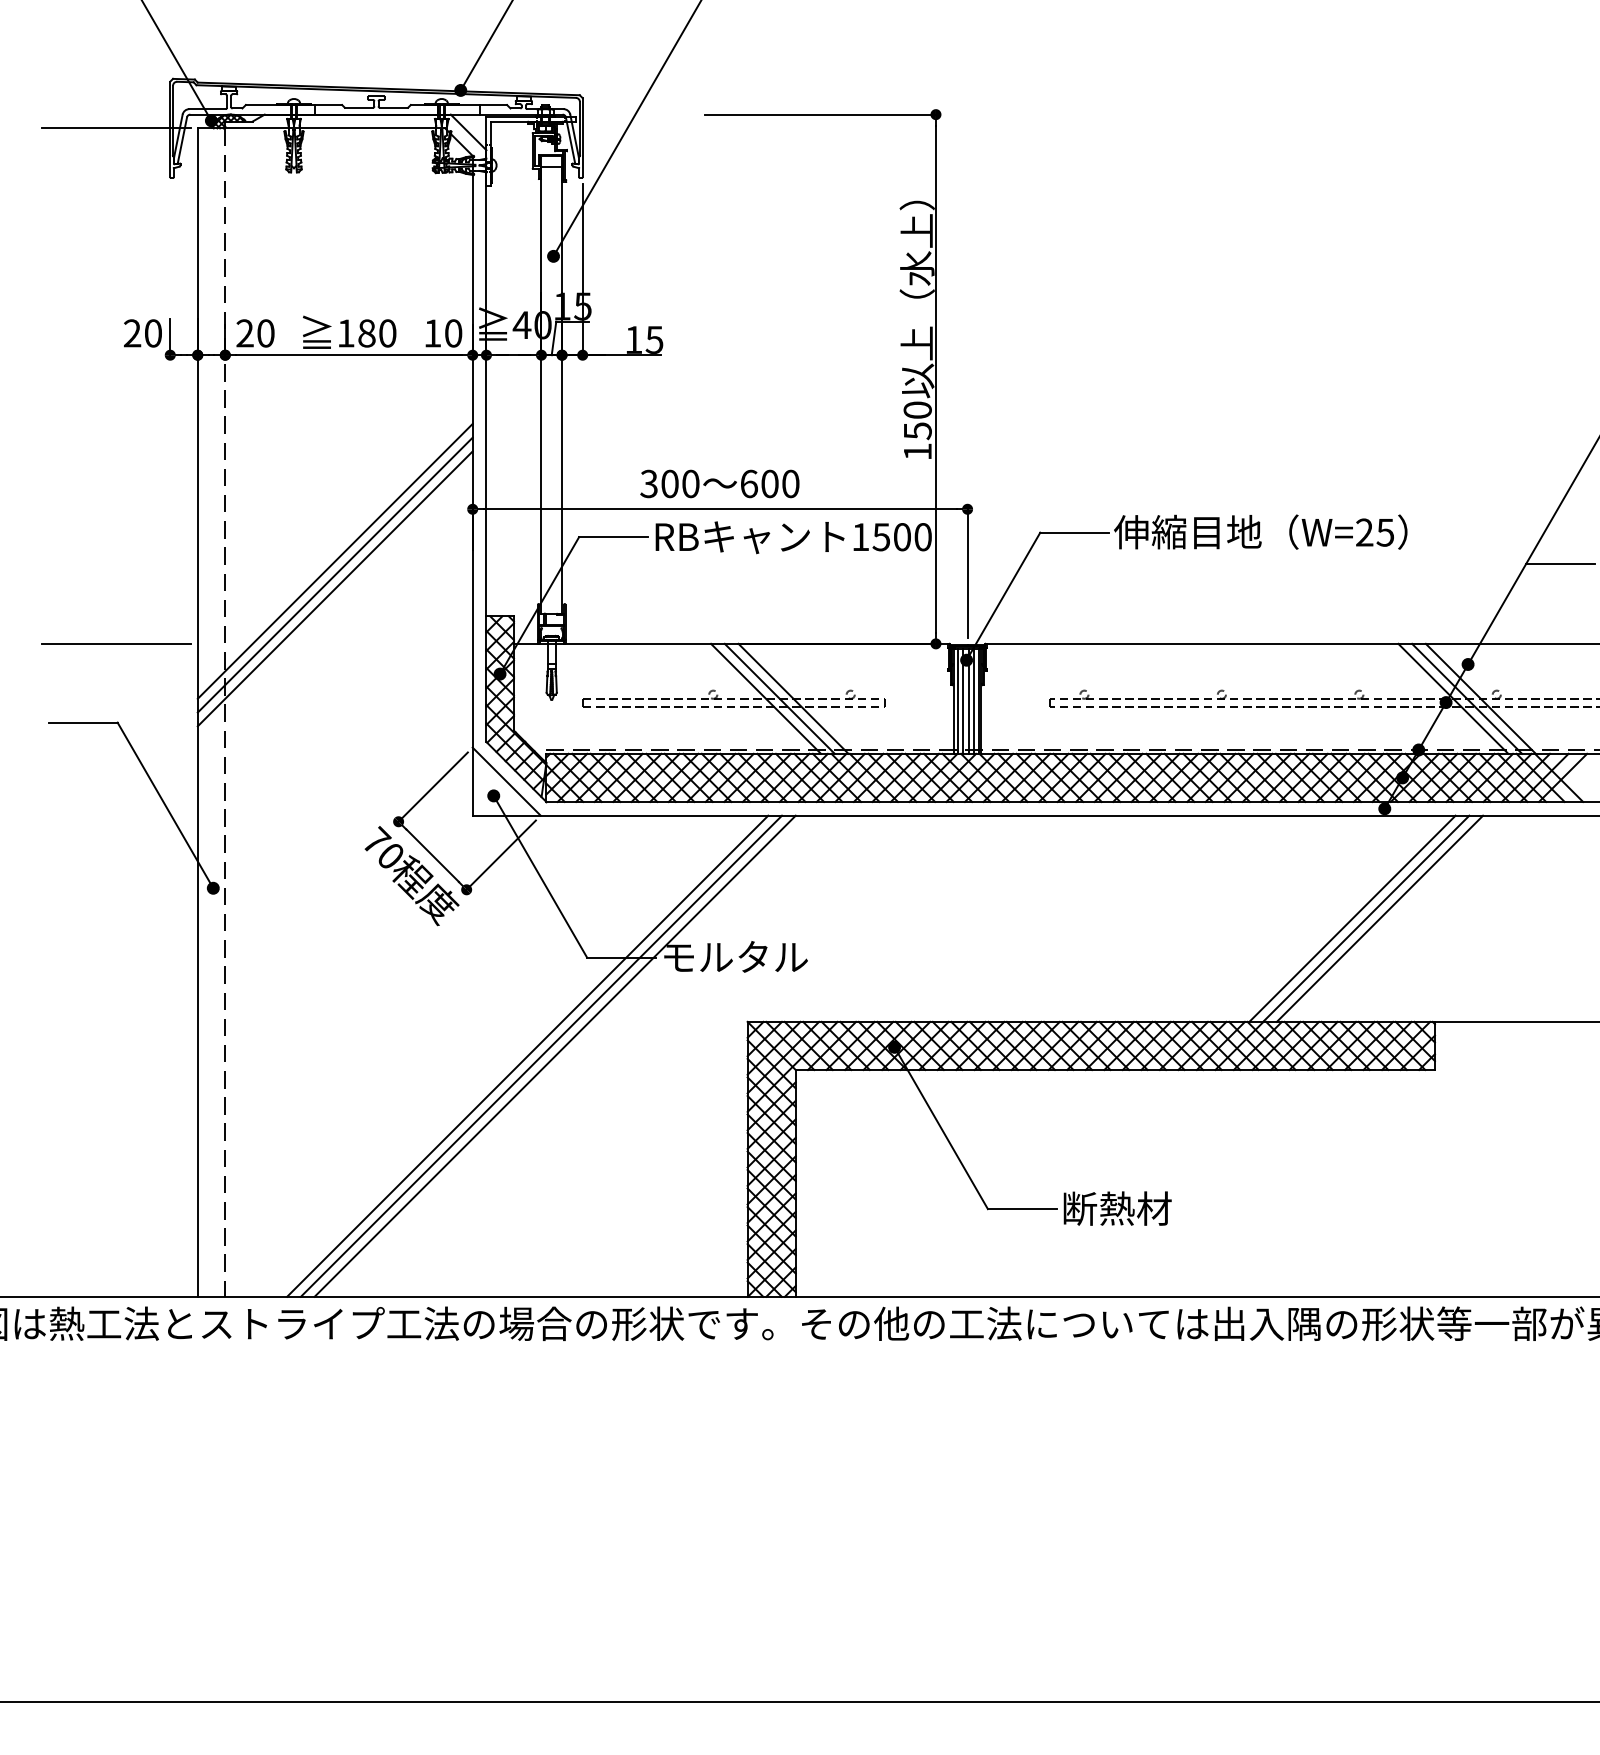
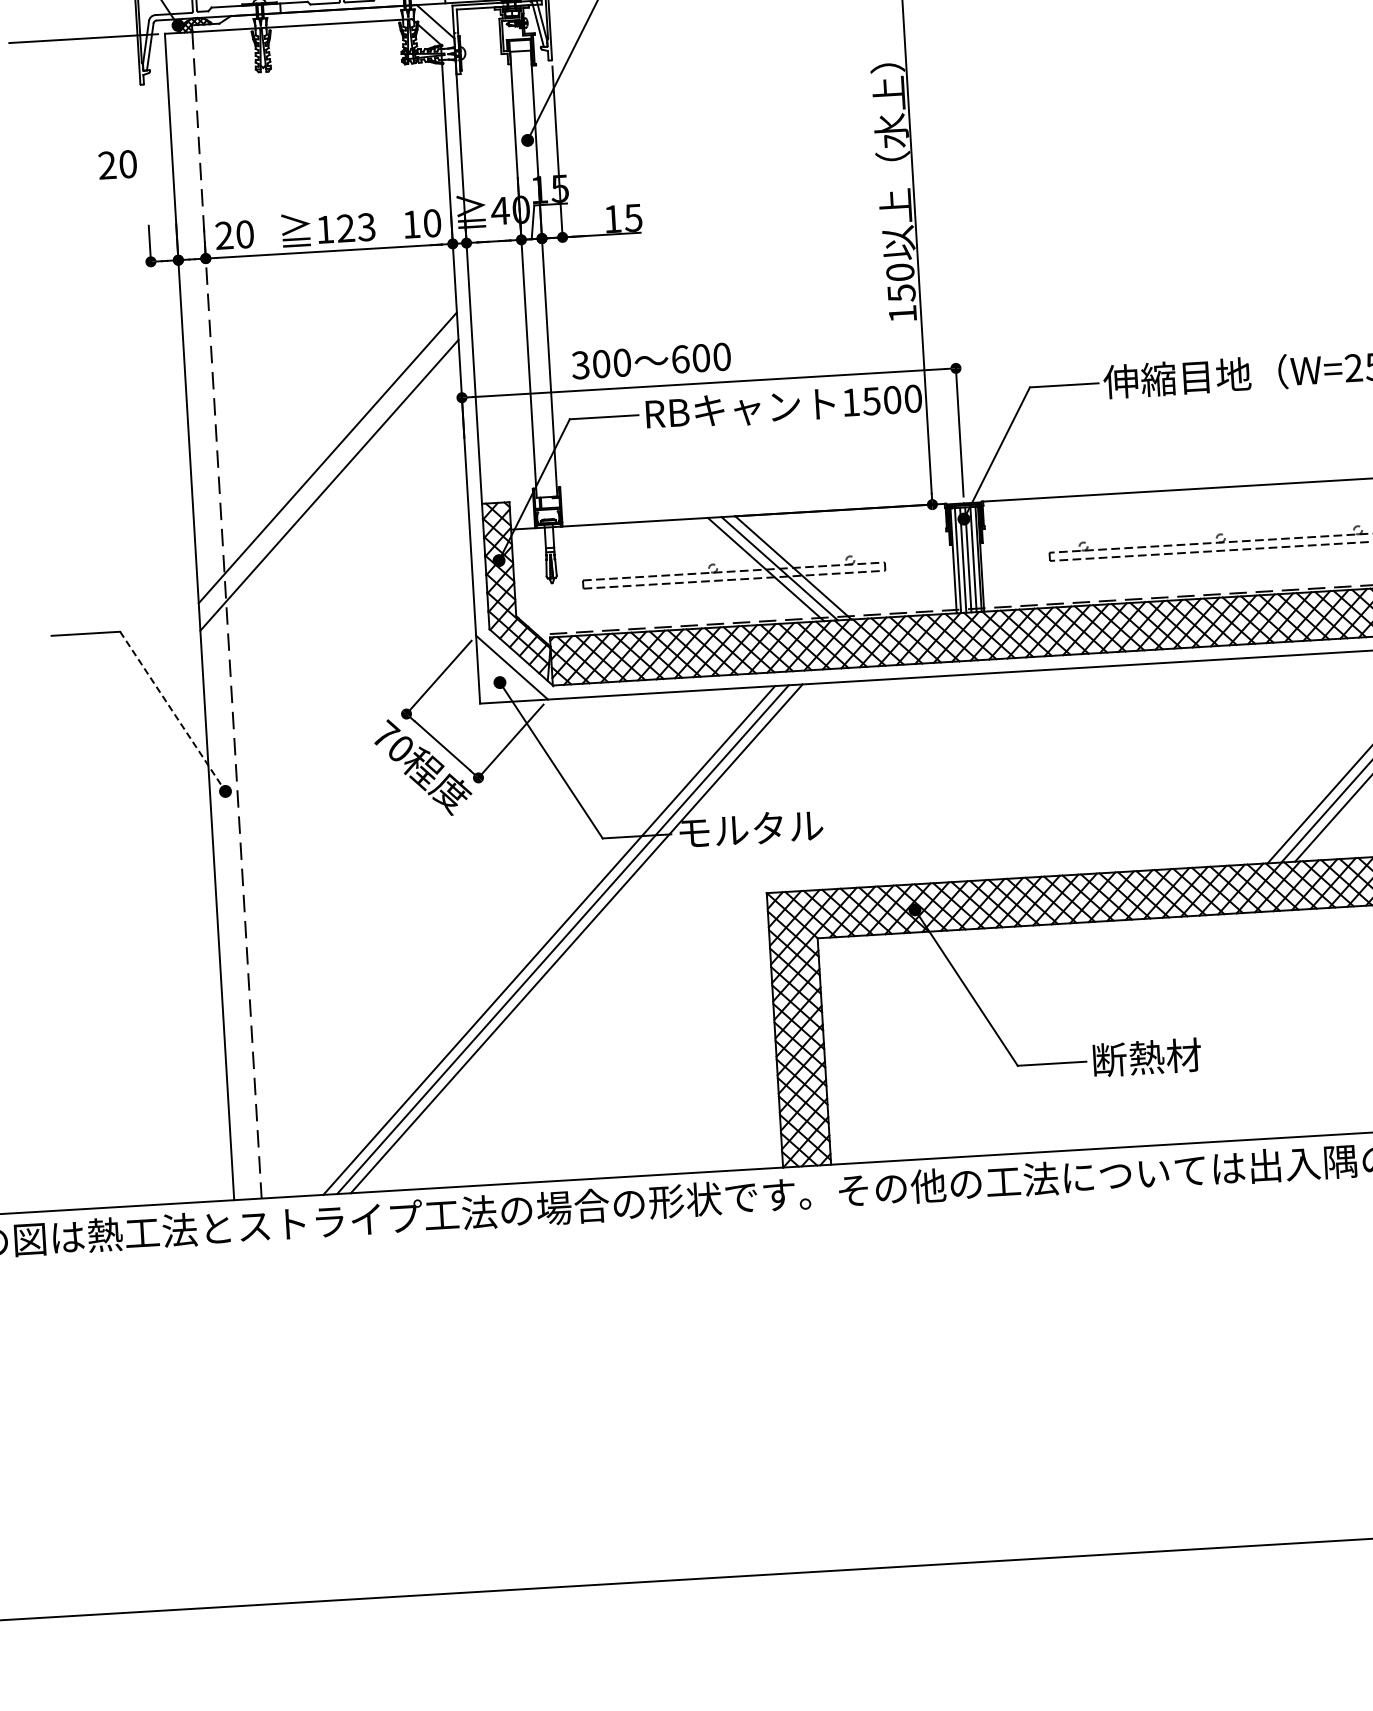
text: (142, 333) -> (117, 164), moved
text: (377, 333) -> (356, 227), 180 -> 123
text: (719, 483) -> (650, 360), moved
line: (334, 574) -> (327, 471), removed
line: (115, 643) -> (113, 552), removed
line: (165, 805) -> (172, 711), solid -> dashed

